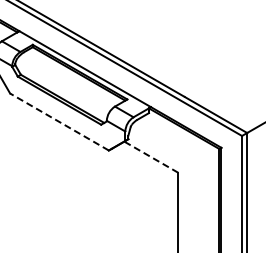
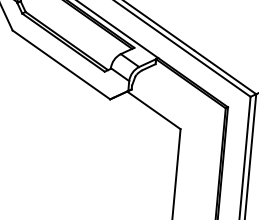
line: (59, 122) -> (61, 65), dashed -> solid
line: (150, 156) -> (153, 109), dashed -> solid

